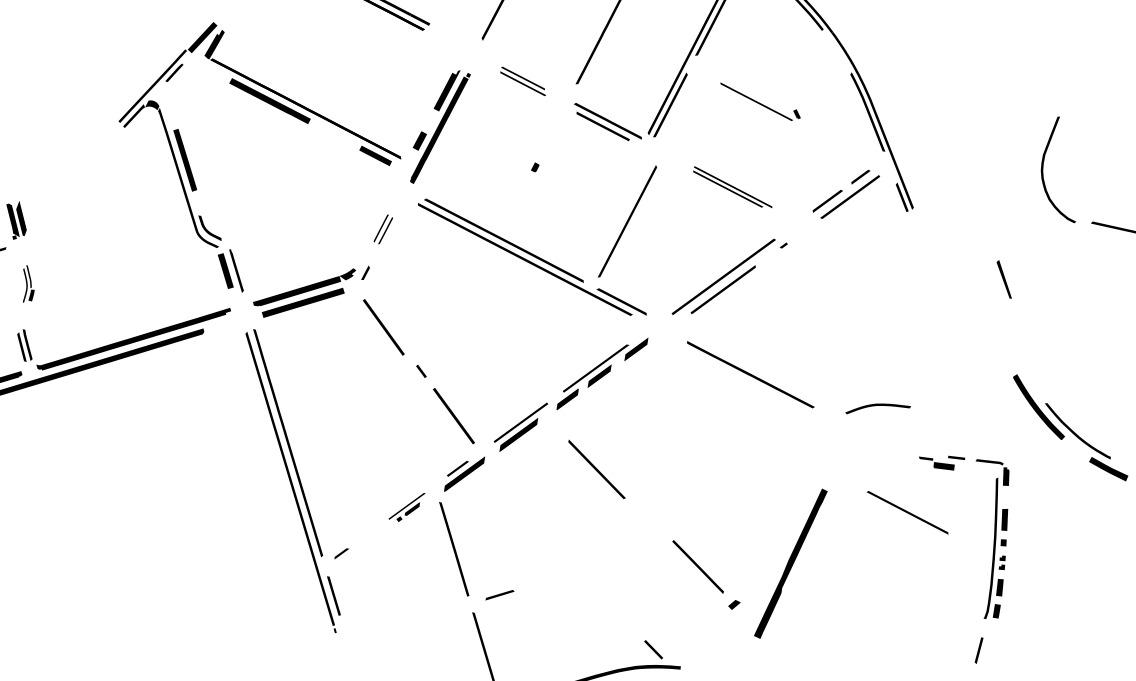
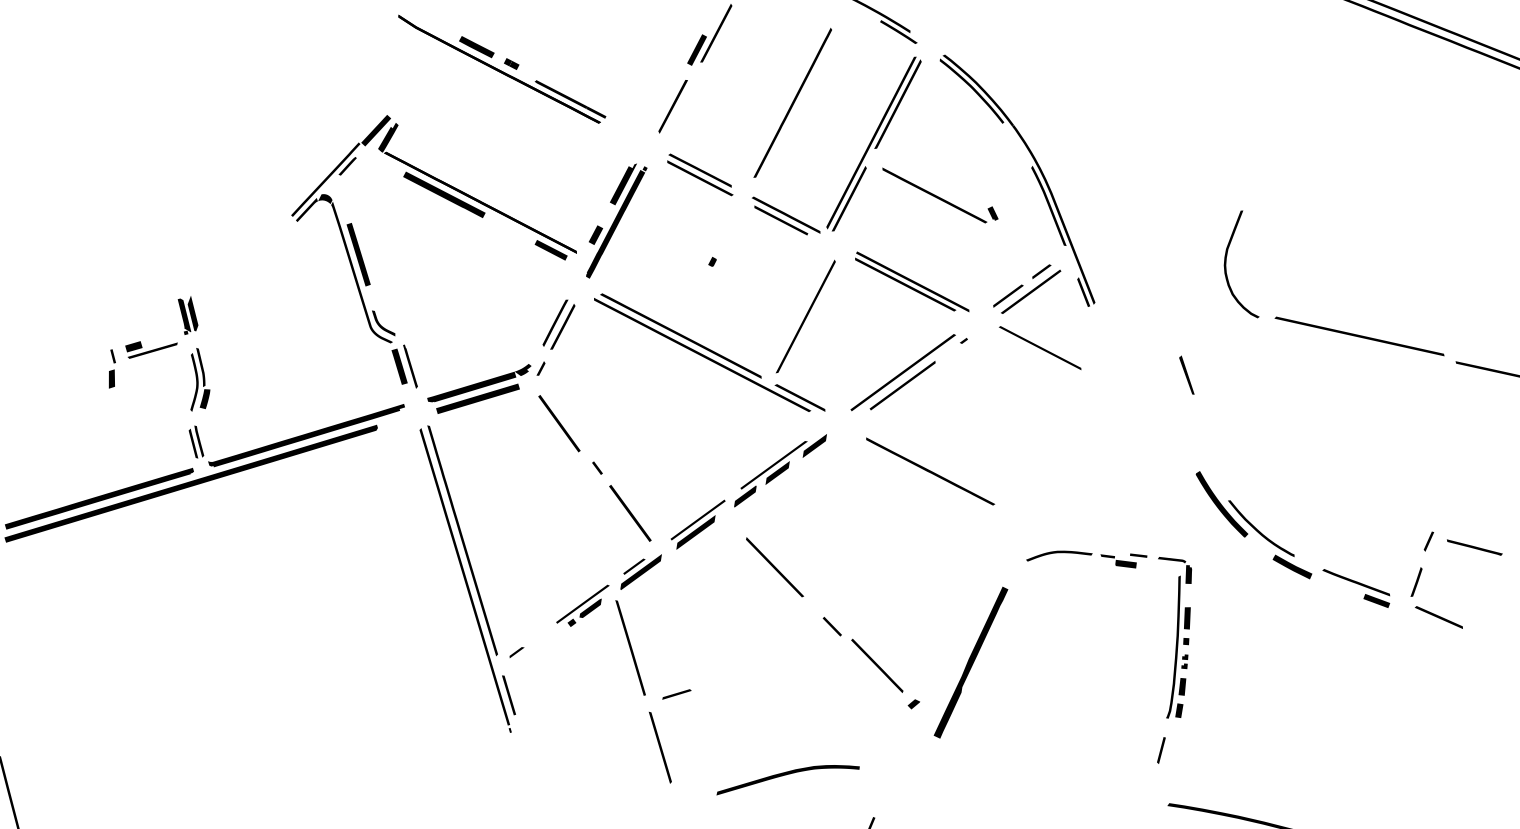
part: (523, 80) -> (700, 174), size x1.43
part: (760, 101) -> (940, 195), size x1.43
part: (732, 186) -> (912, 281), size x1.43
part: (382, 229) -> (558, 324), size x1.67
part: (28, 283) -> (200, 379), size x1.67
part: (878, 408) -> (1059, 555), moved
part: (406, 507) -> (582, 605), size x1.43
line: (907, 513) -> (1040, 348), moved
line: (652, 649) -> (831, 626), moved

